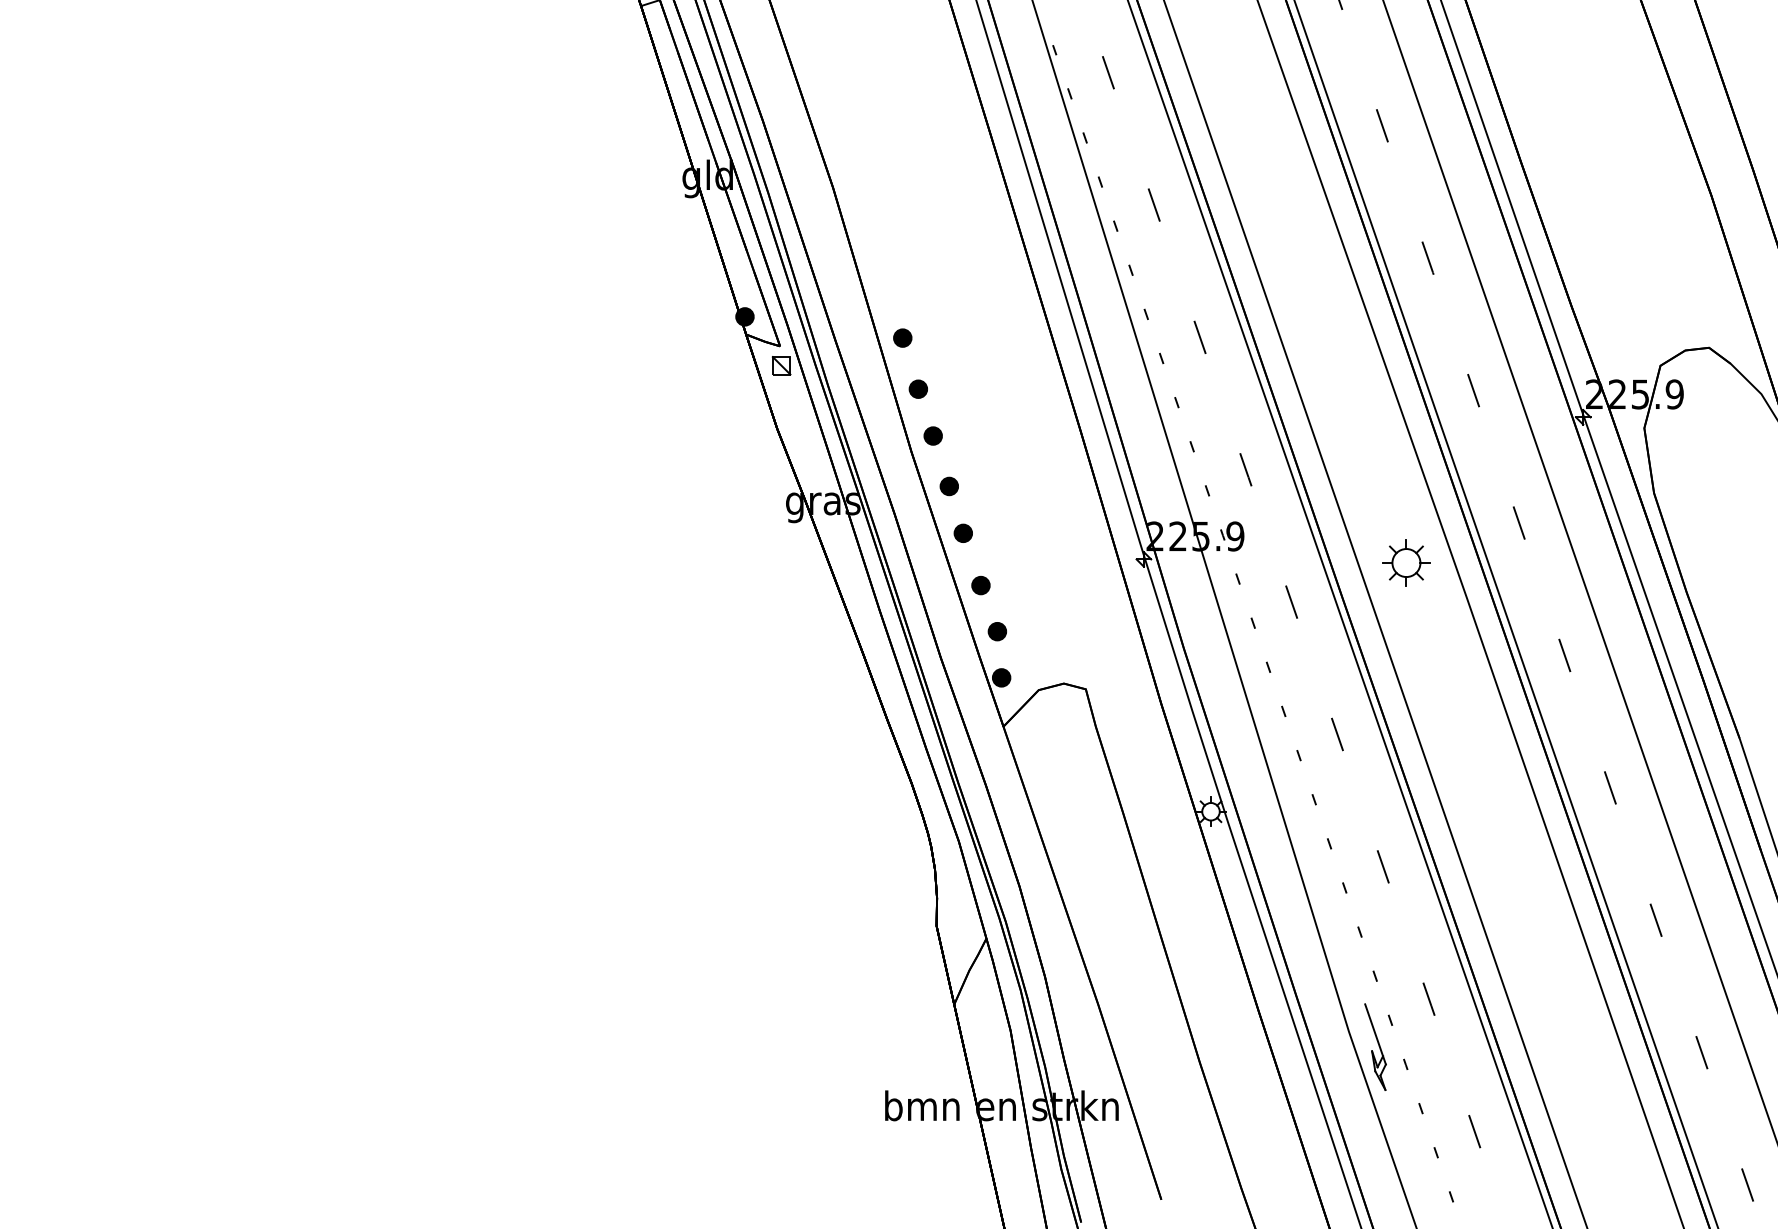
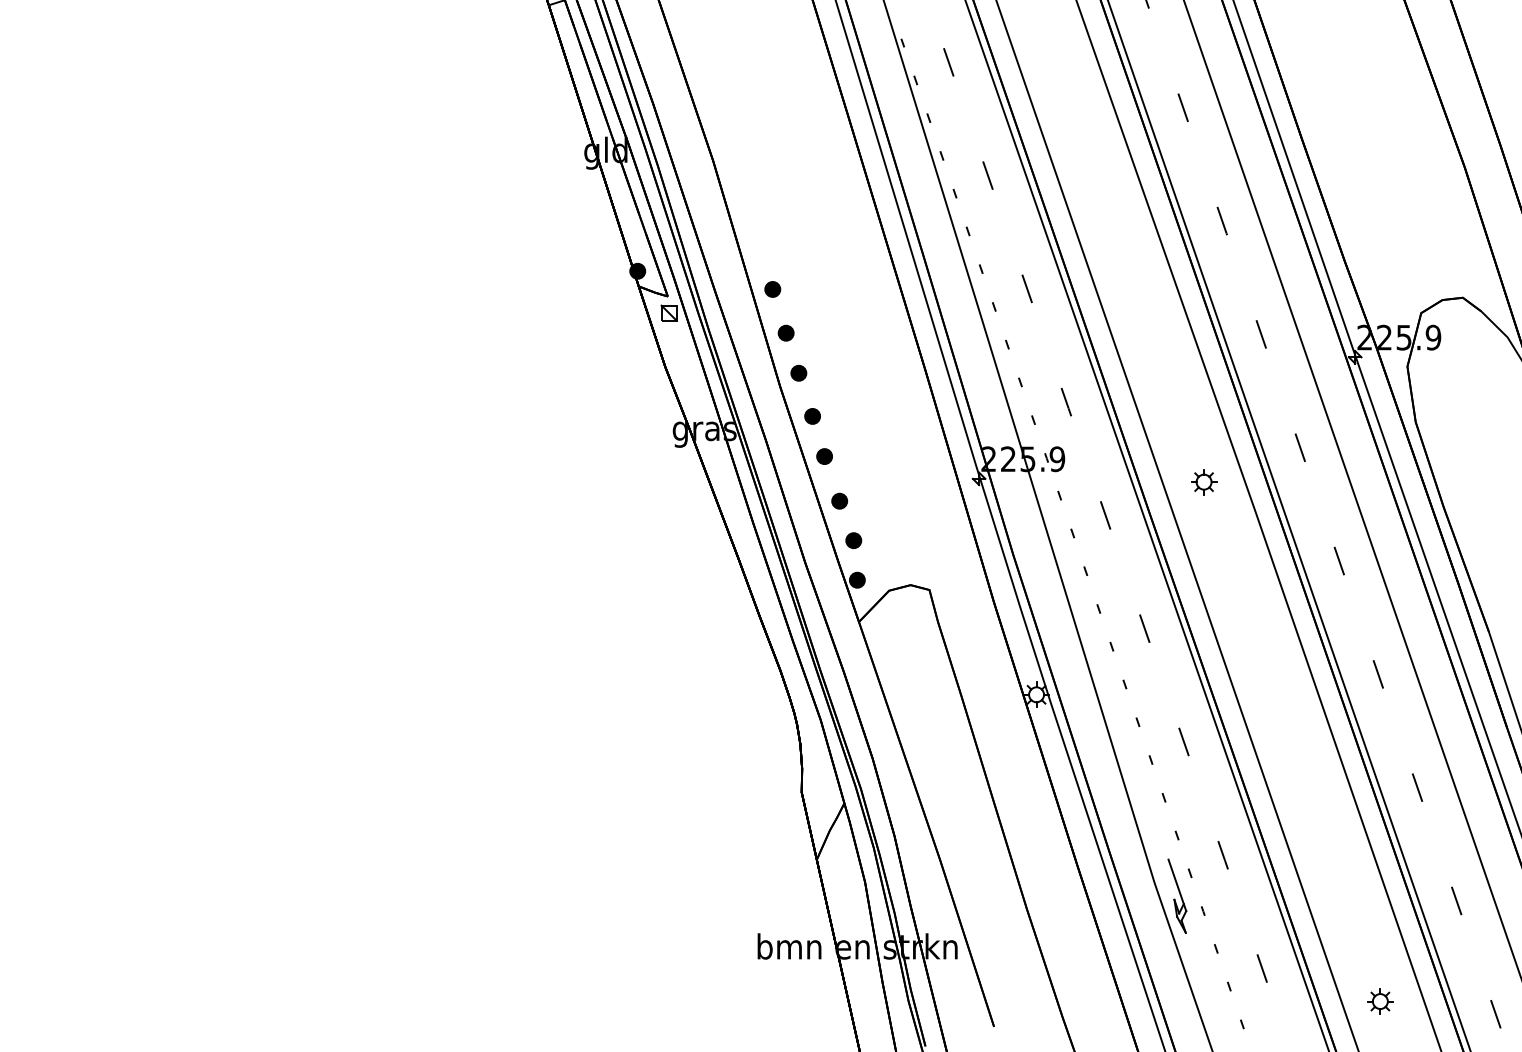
part: (1407, 563) -> (1204, 482), size x0.62
part: (1612, 1170) -> (1380, 1001), added

